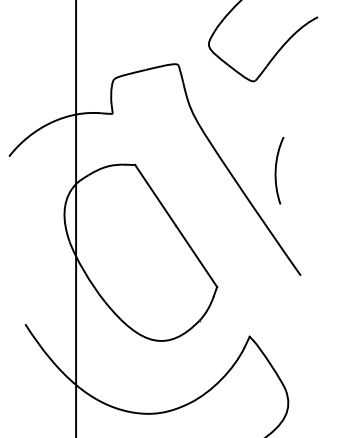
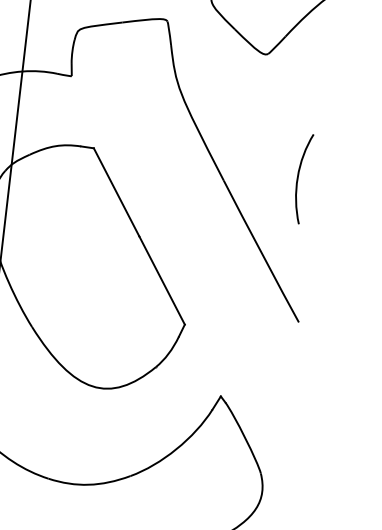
curve: (276, 170) -> (298, 178), moved

